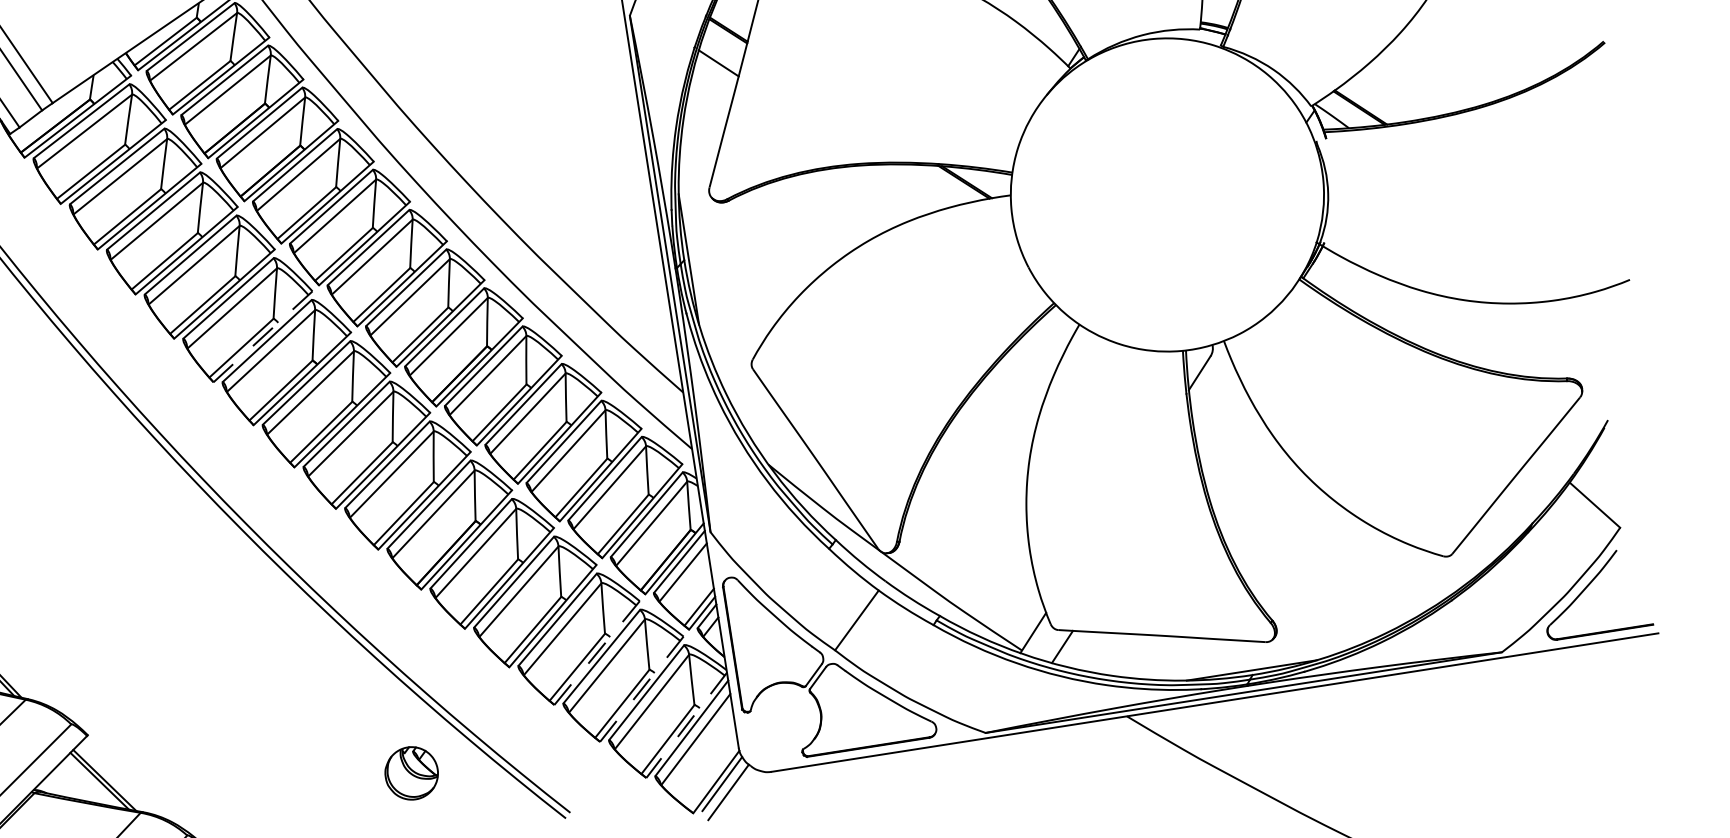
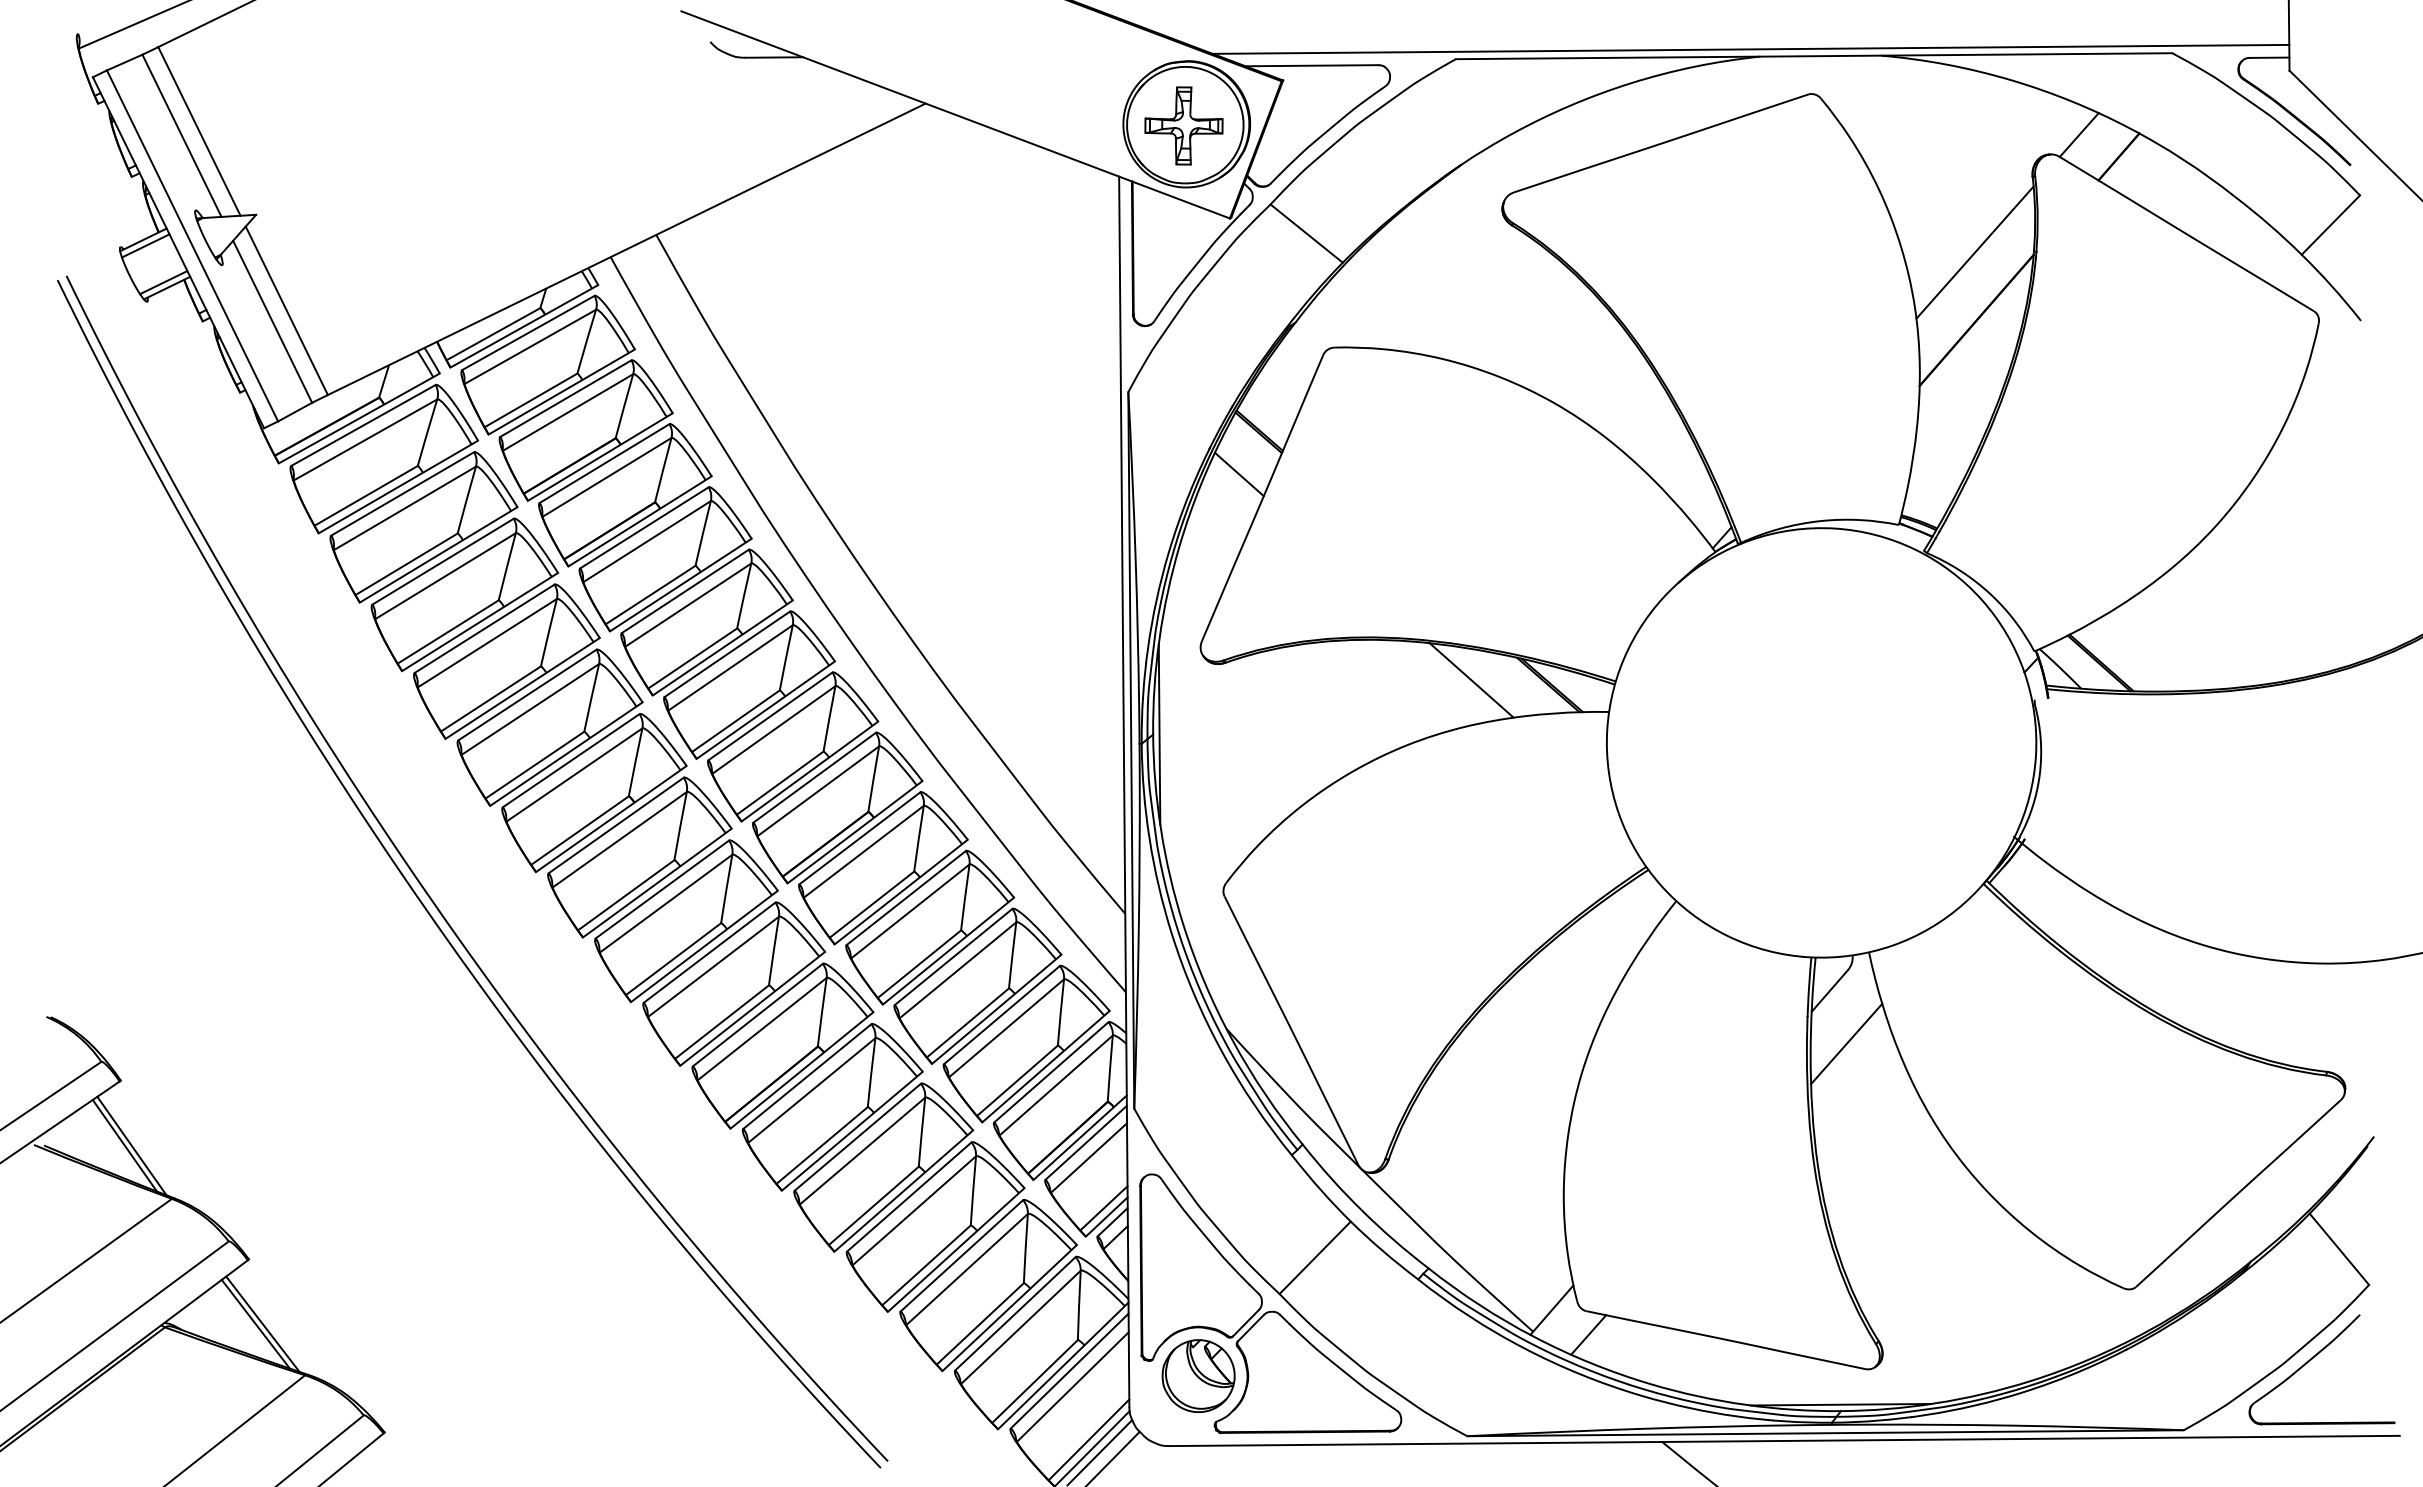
line: (908, 187) -> (1471, 680), added
line: (262, 337) -> (565, 754), dashed -> solid
line: (1217, 409) -> (1846, 1043), added
line: (596, 653) -> (955, 1250), dashed -> solid
line: (641, 689) -> (1009, 1308), dashed -> solid
line: (686, 725) -> (1063, 1366), dashed -> solid
part: (411, 772) -> (1198, 1375), moved
line: (712, 775) -> (1088, 1439), added

